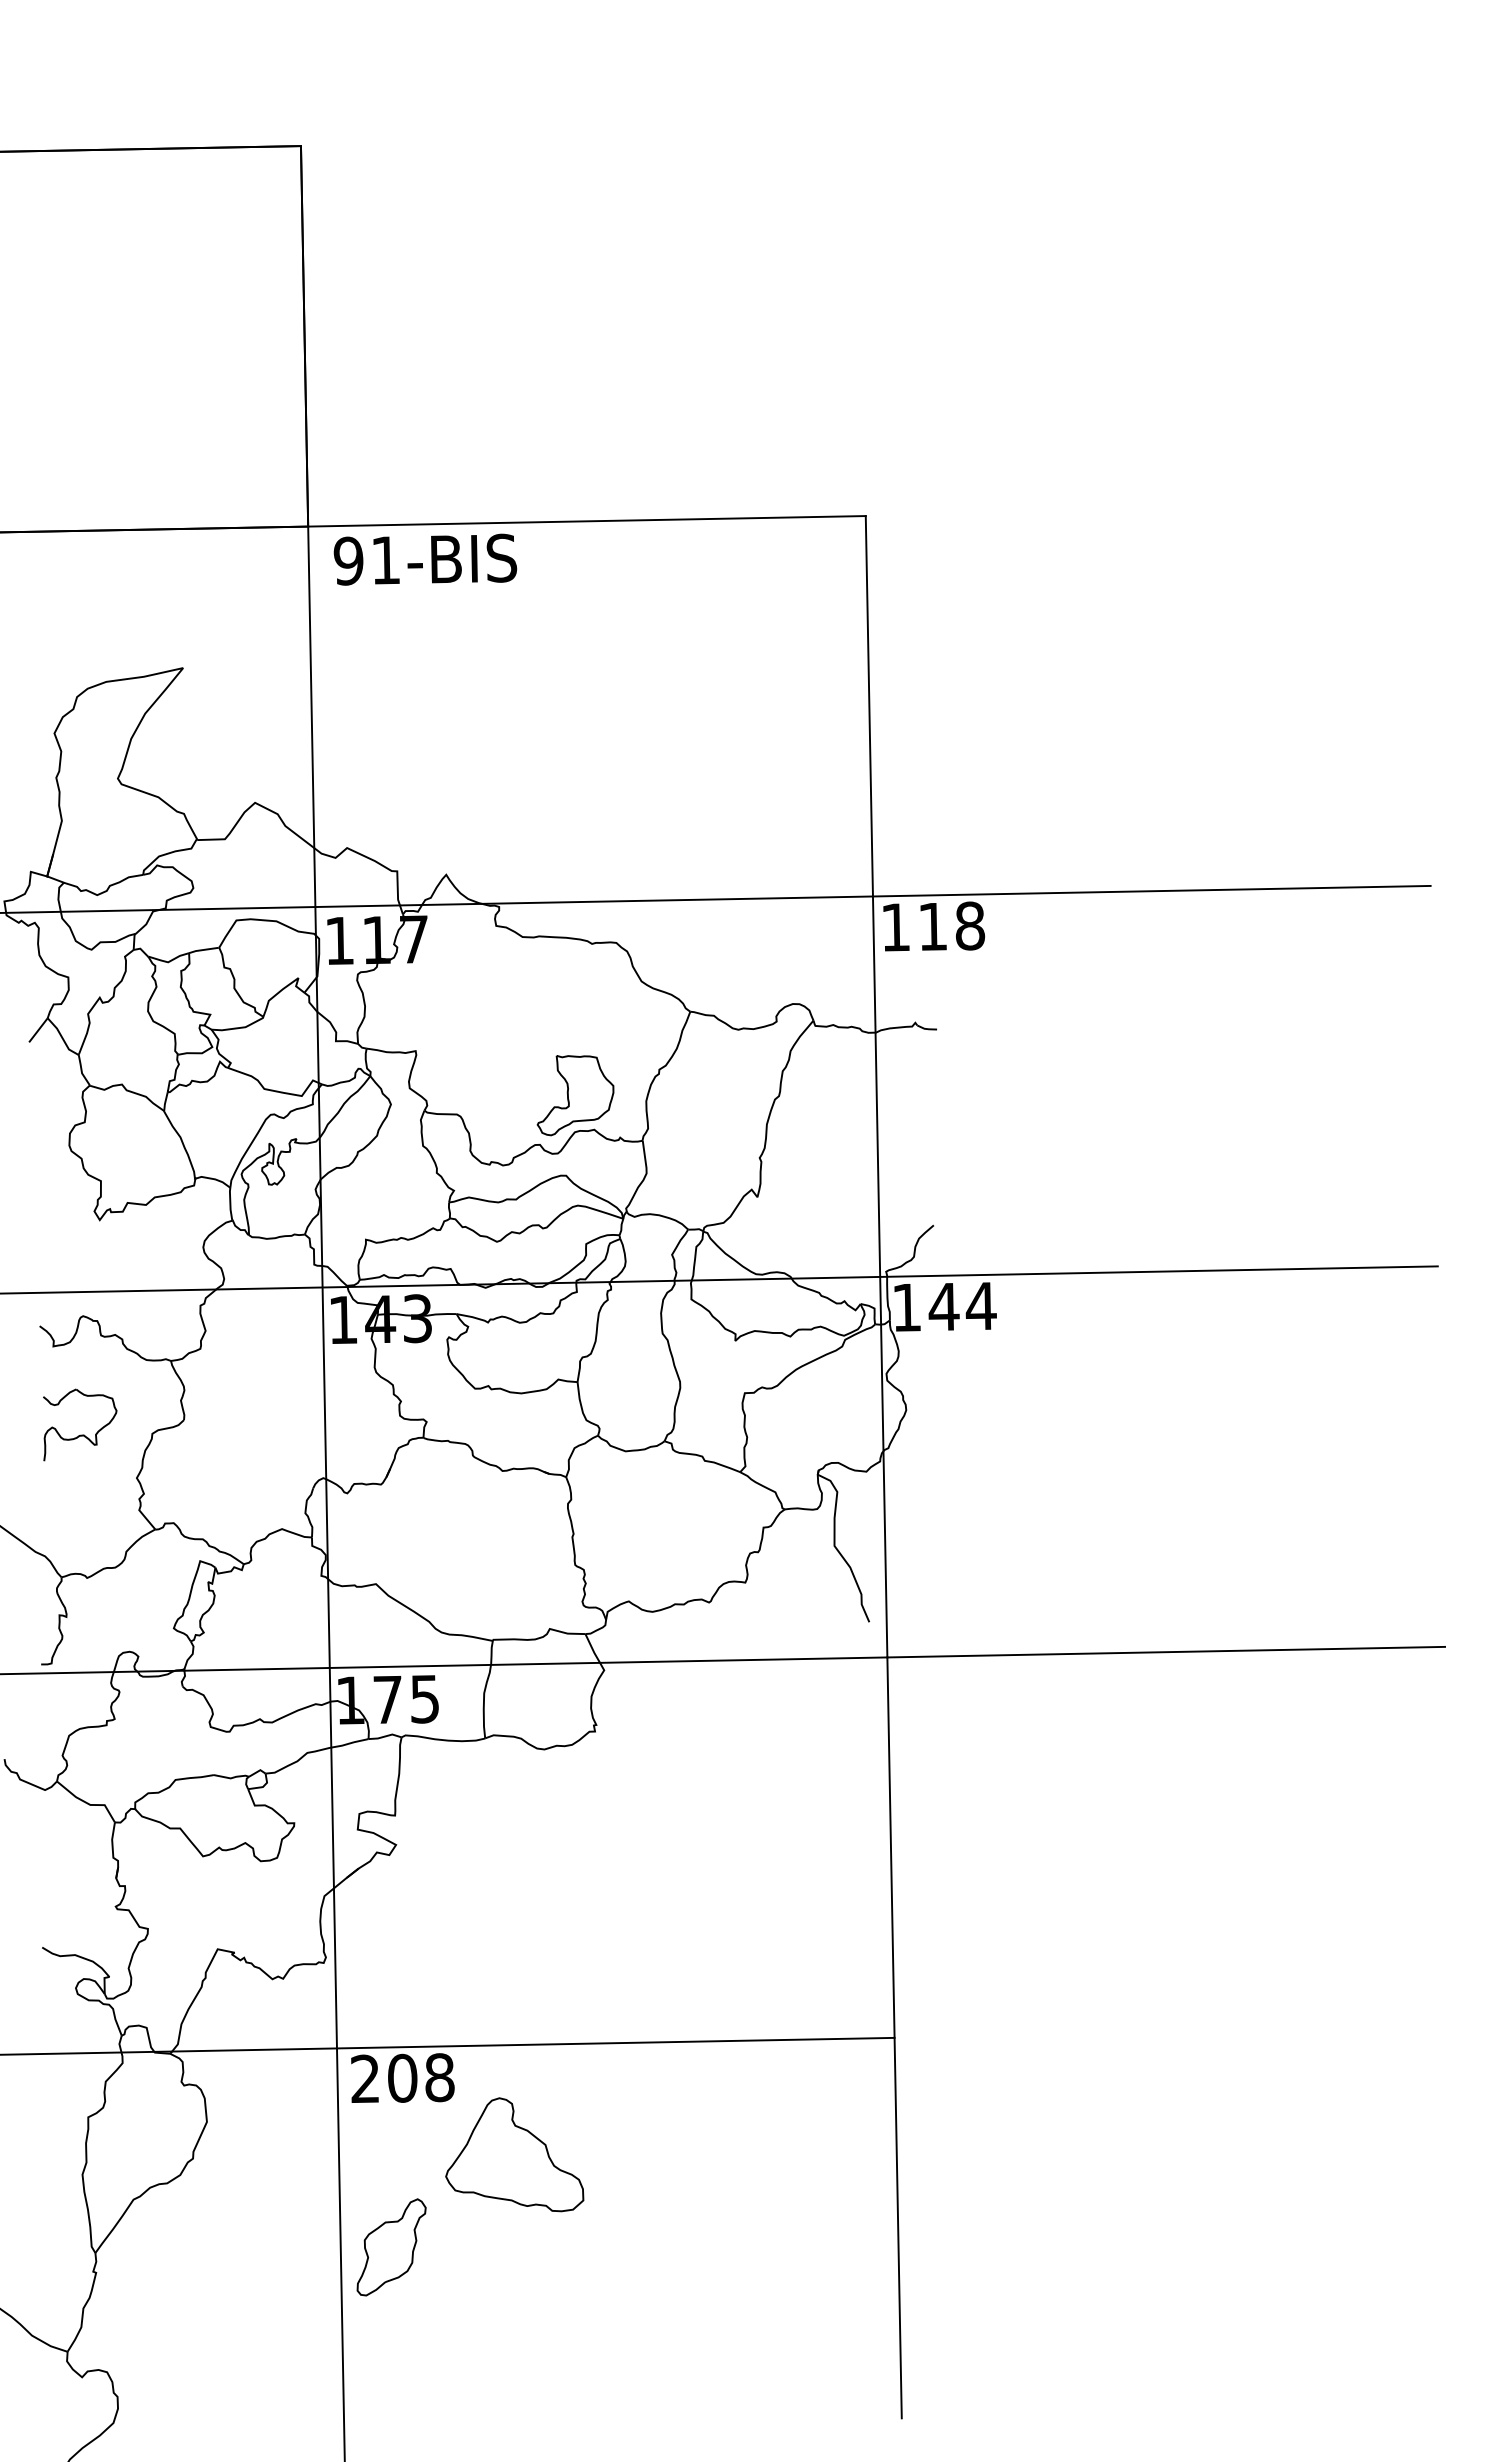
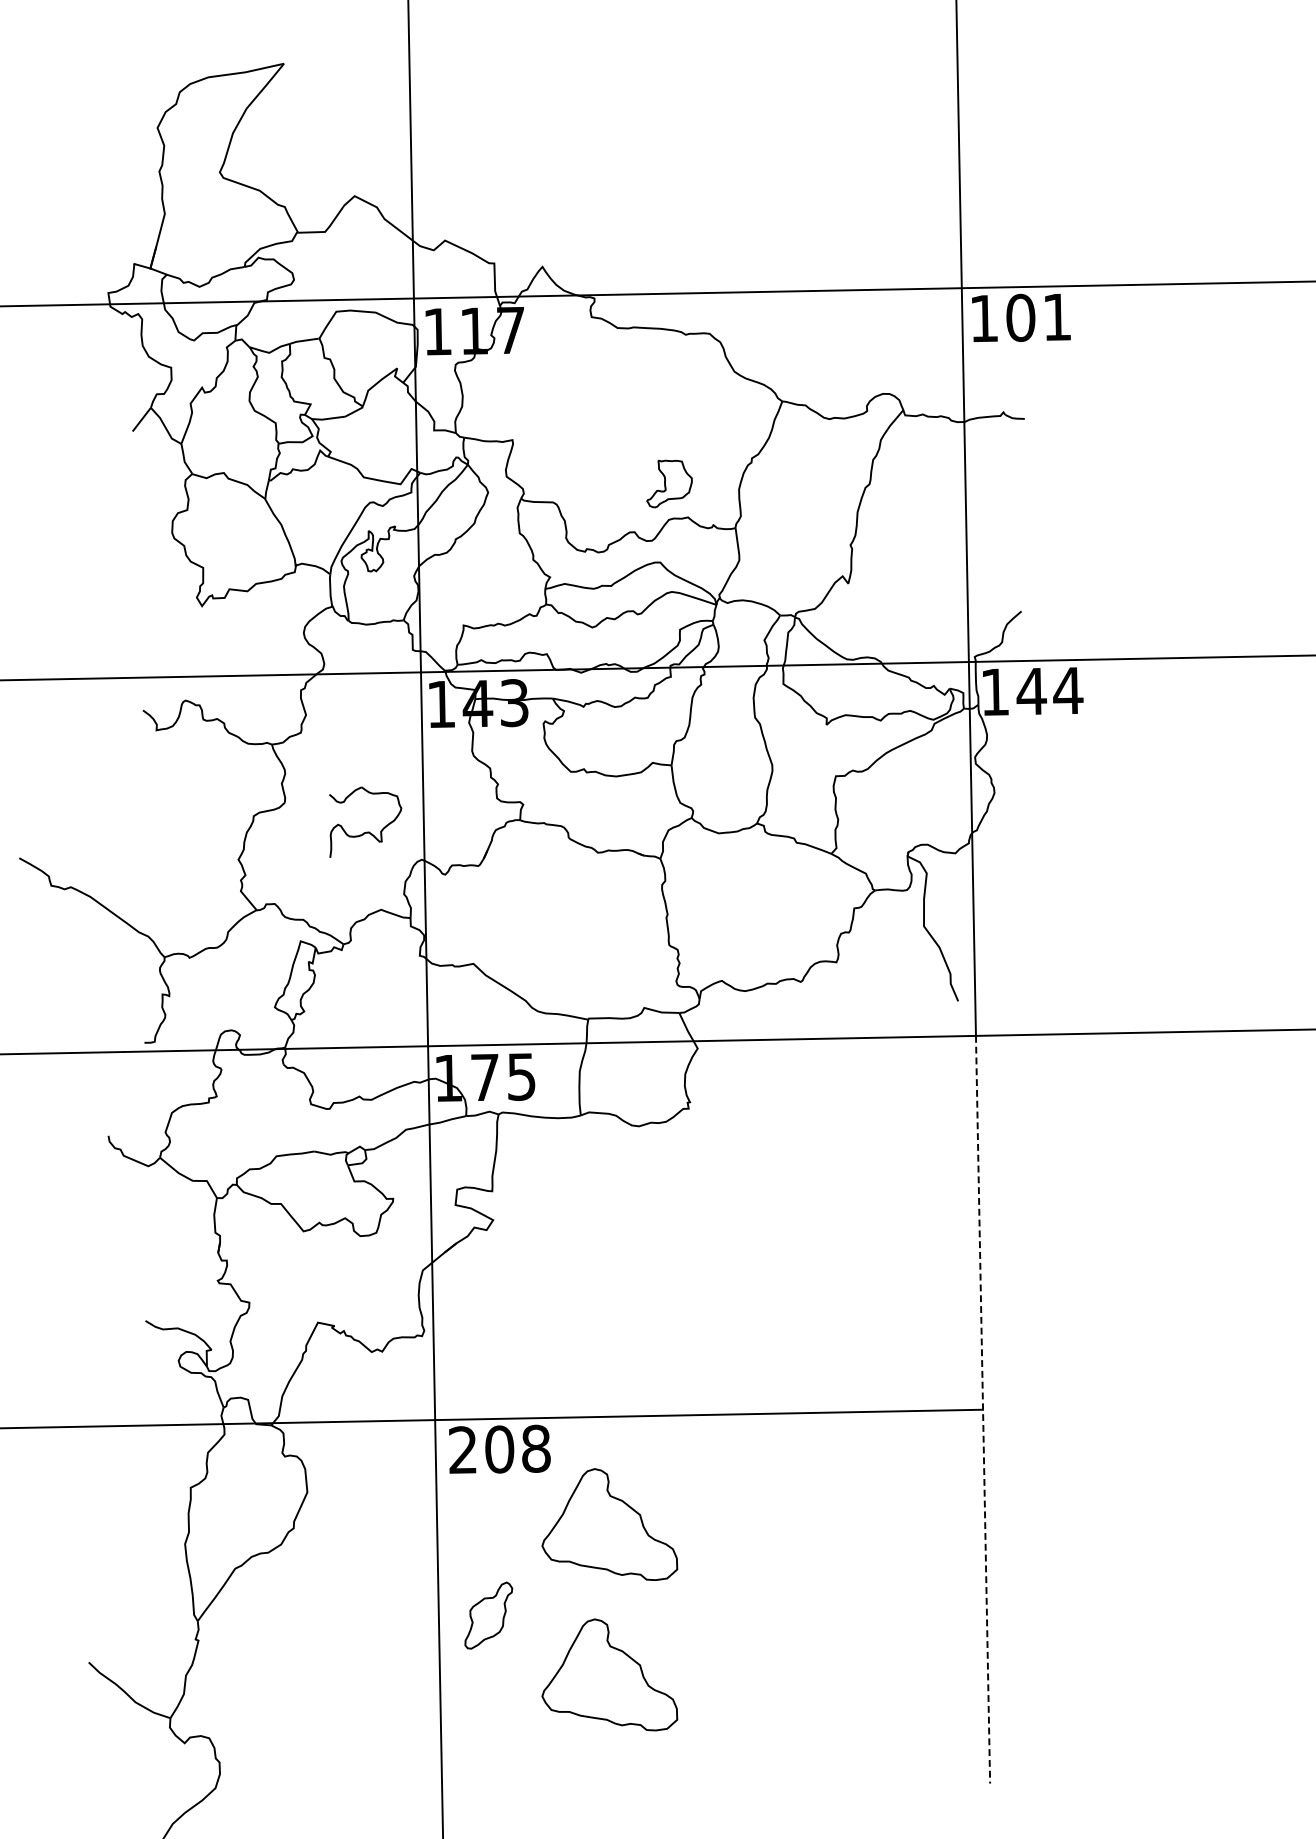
text: (951, 926) -> (1038, 317), 118 -> 101
part: (575, 1095) -> (669, 483), size x0.6
part: (80, 1434) -> (365, 831), moved
line: (894, 2037) -> (982, 1409), solid -> dashed
part: (391, 2247) -> (488, 1615), size x0.7
part: (514, 2307) -> (609, 1674), added

